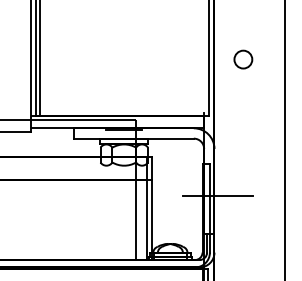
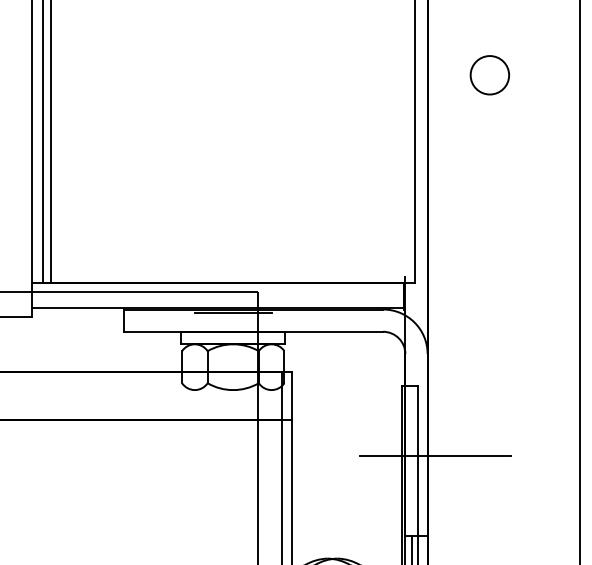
circle: (243, 59) -> (490, 75), moved

